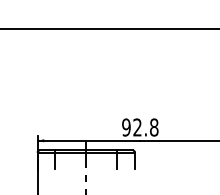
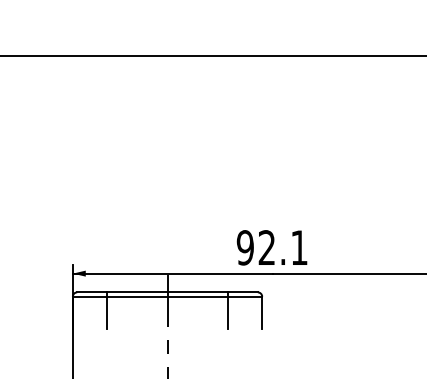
text: (154, 127) -> (299, 247), 92.8 -> 92.1

